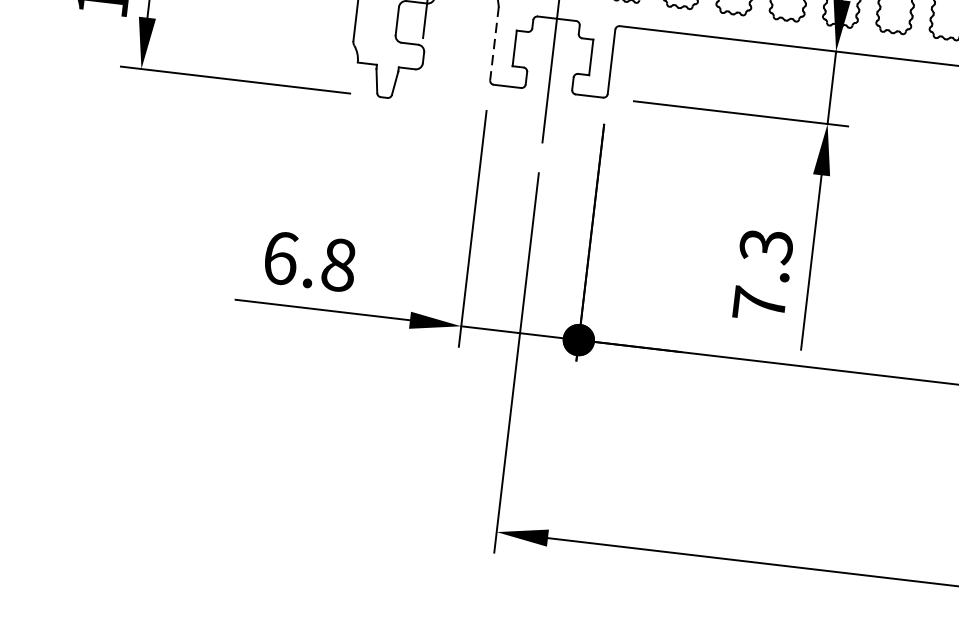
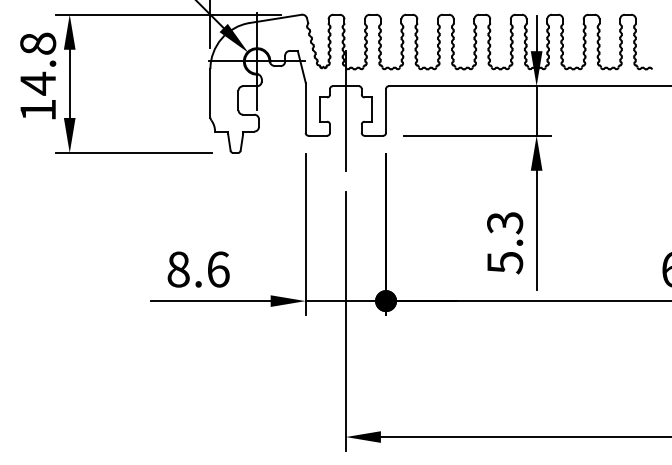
line: (494, 44) -> (305, 108), dashed -> solid
text: (309, 261) -> (198, 269), 6.8 -> 8.6
text: (760, 304) -> (505, 262), 7.3 -> 5.3

